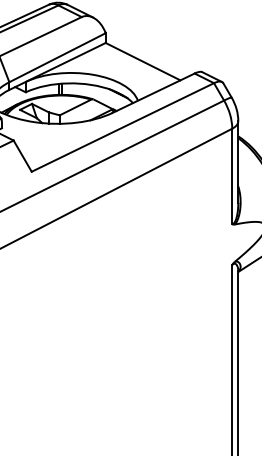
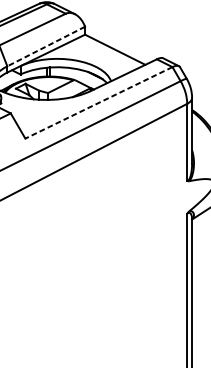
line: (57, 57) -> (46, 46), solid -> dashed
line: (122, 127) -> (98, 102), solid -> dashed

